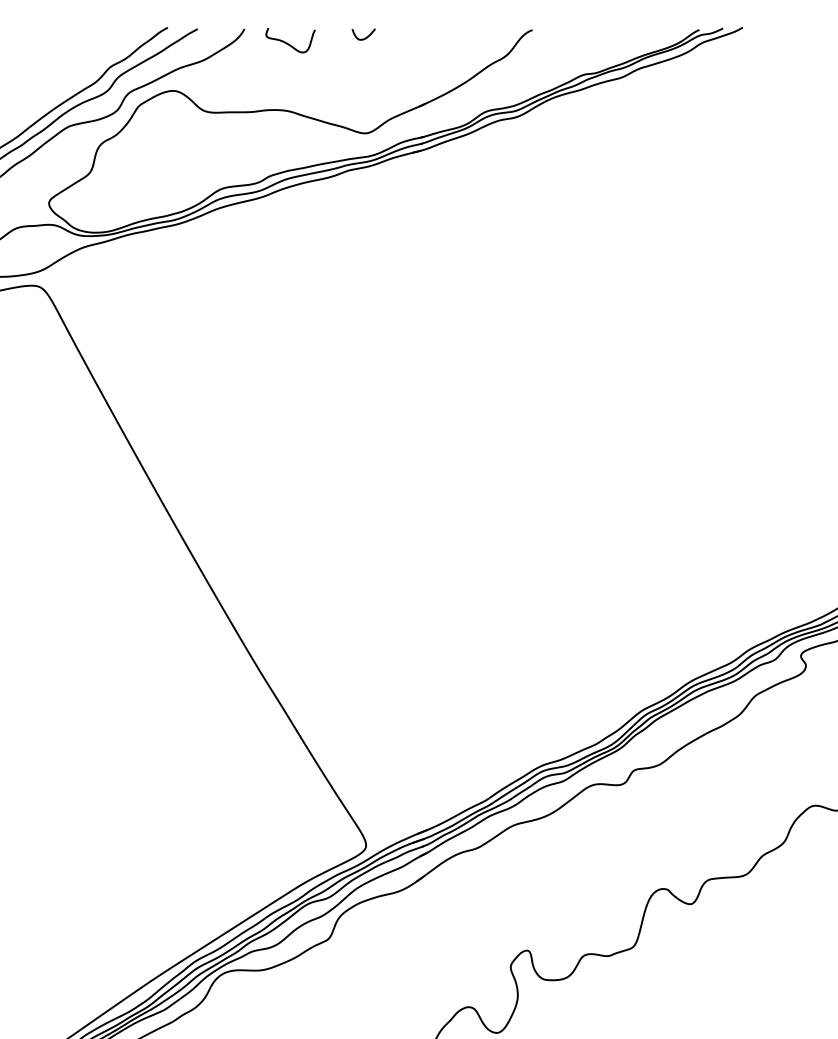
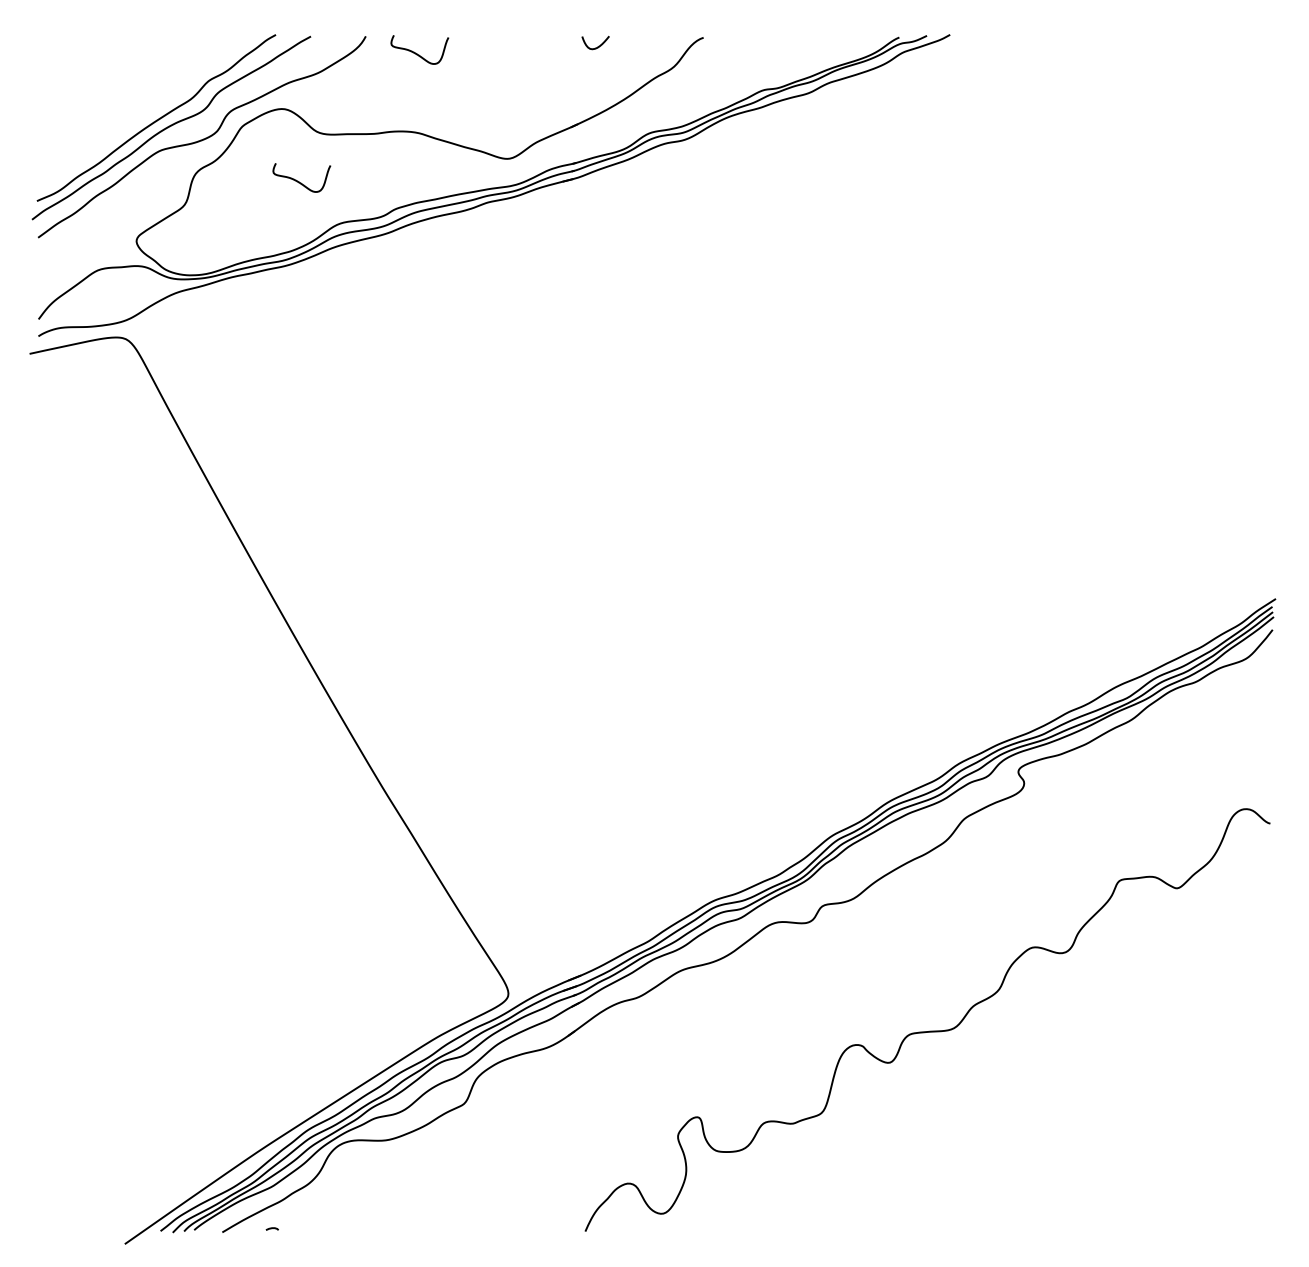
curve: (365, 37) -> (597, 46), moved
curve: (187, 152) -> (299, 181), added

